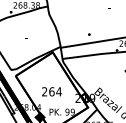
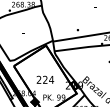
text: (51, 91) -> (44, 79), 264 -> 224

